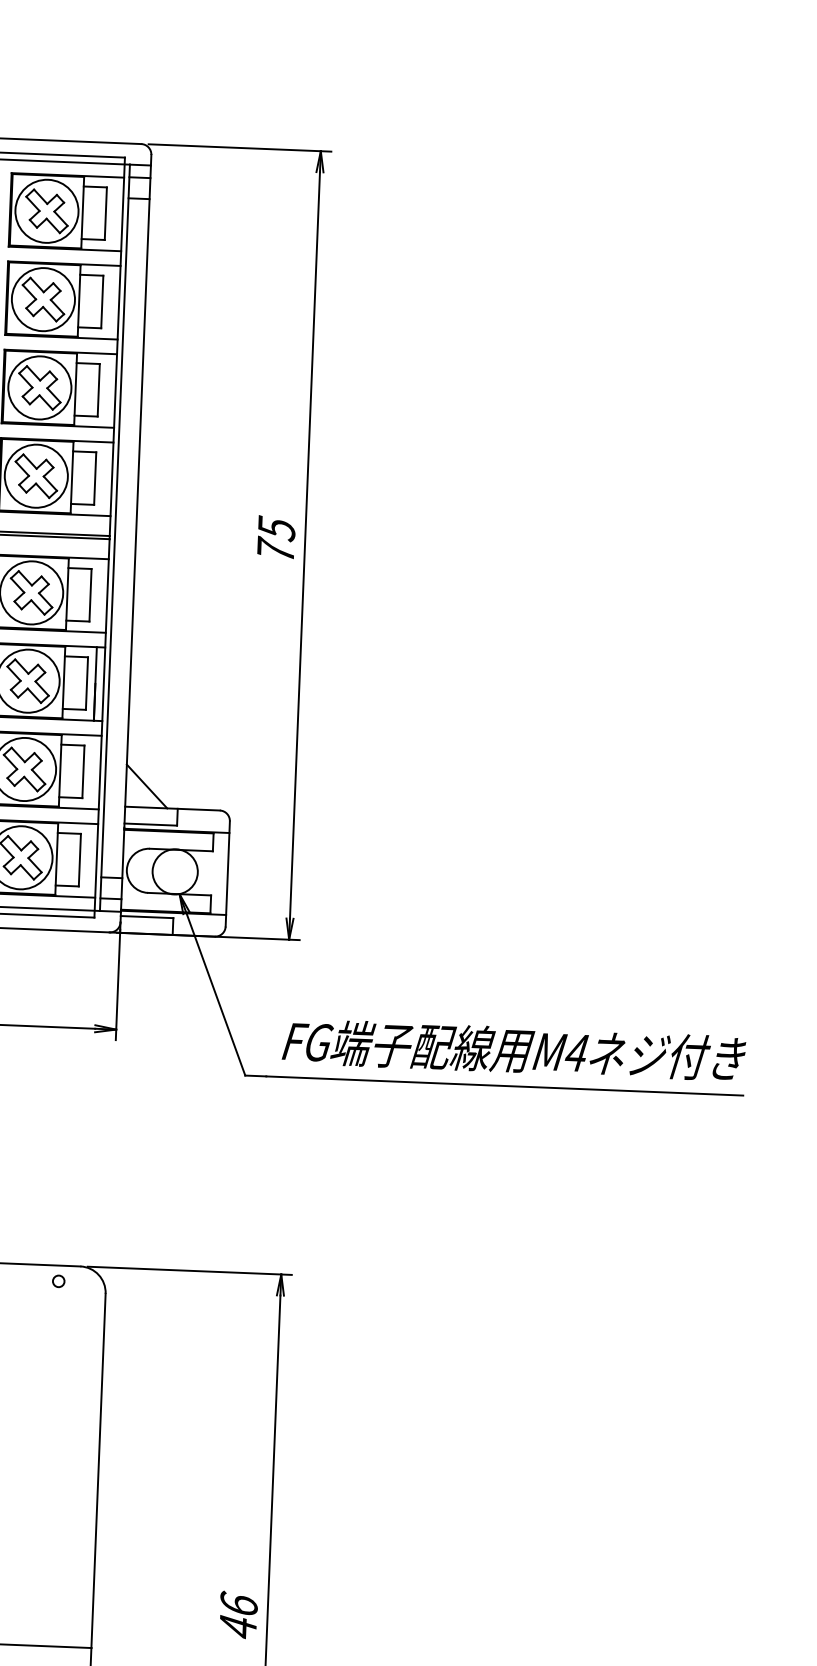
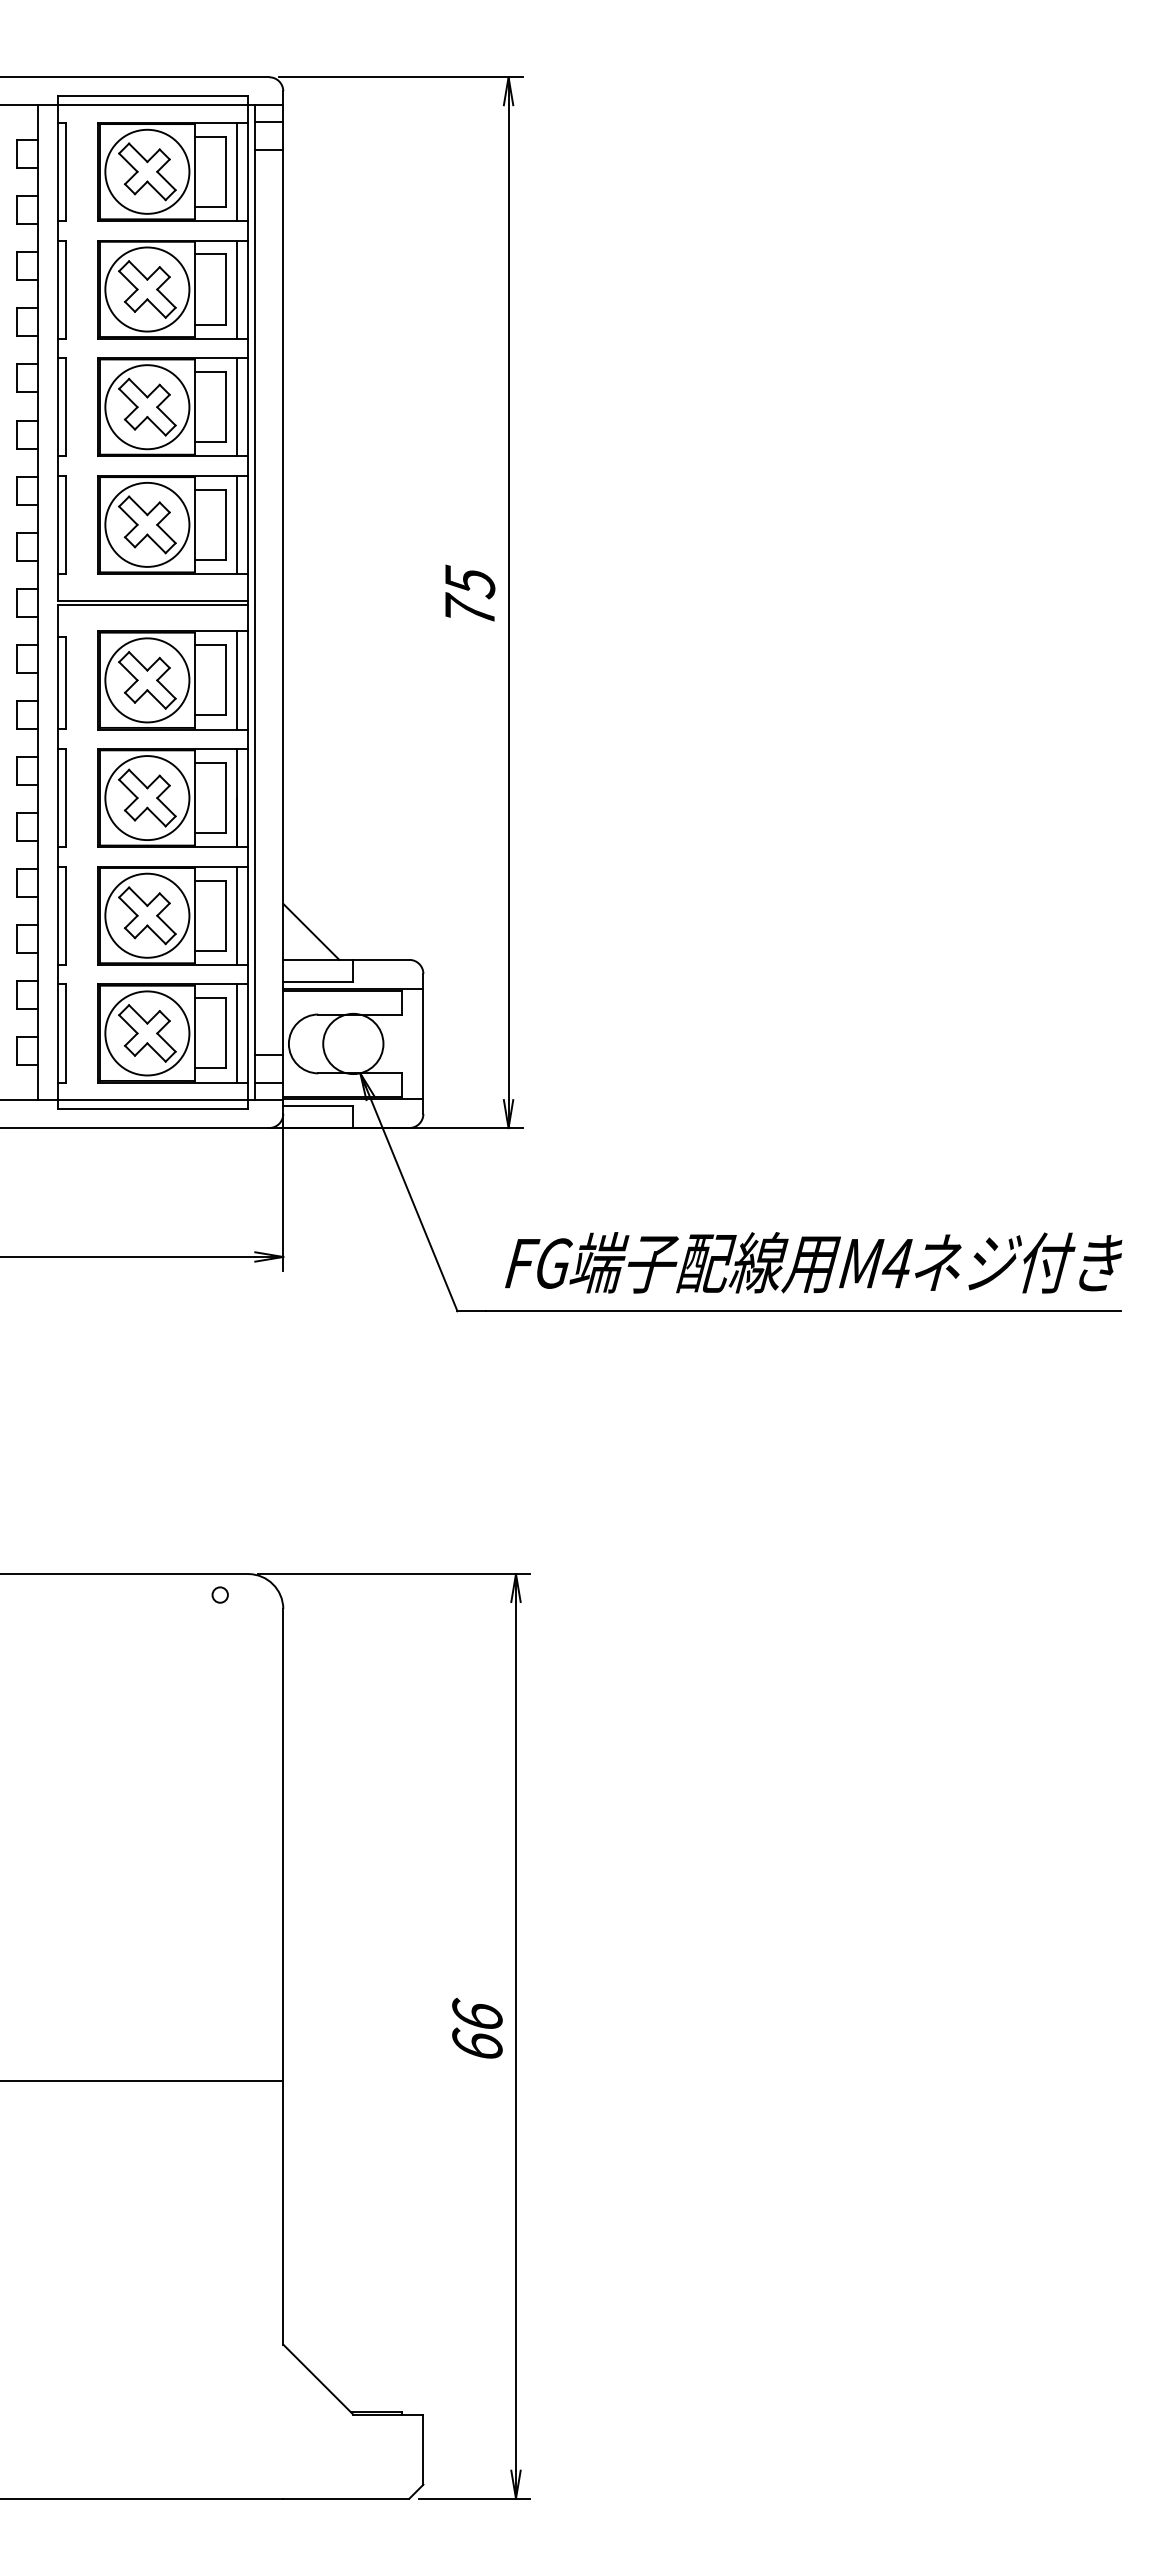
line: (114, 213) -> (237, 171), added
line: (111, 302) -> (237, 289), added
line: (107, 390) -> (237, 407), added
line: (103, 478) -> (237, 524), added
line: (99, 595) -> (237, 680), added
line: (92, 772) -> (237, 915), added
line: (88, 860) -> (237, 1033), added
text: (238, 1626) -> (477, 2044), 46 -> 66

